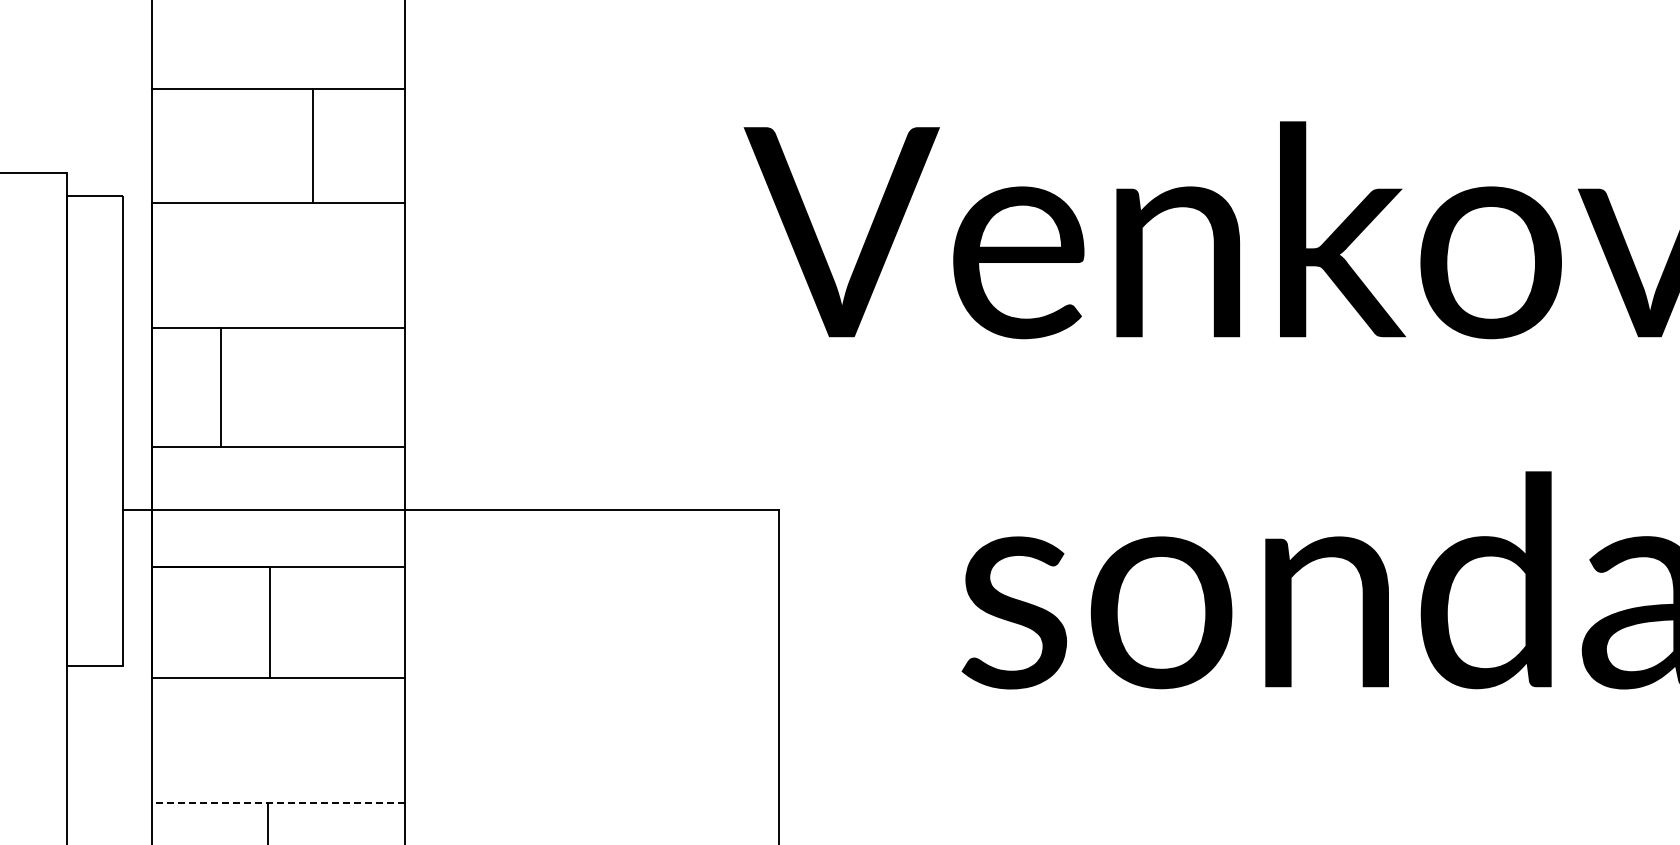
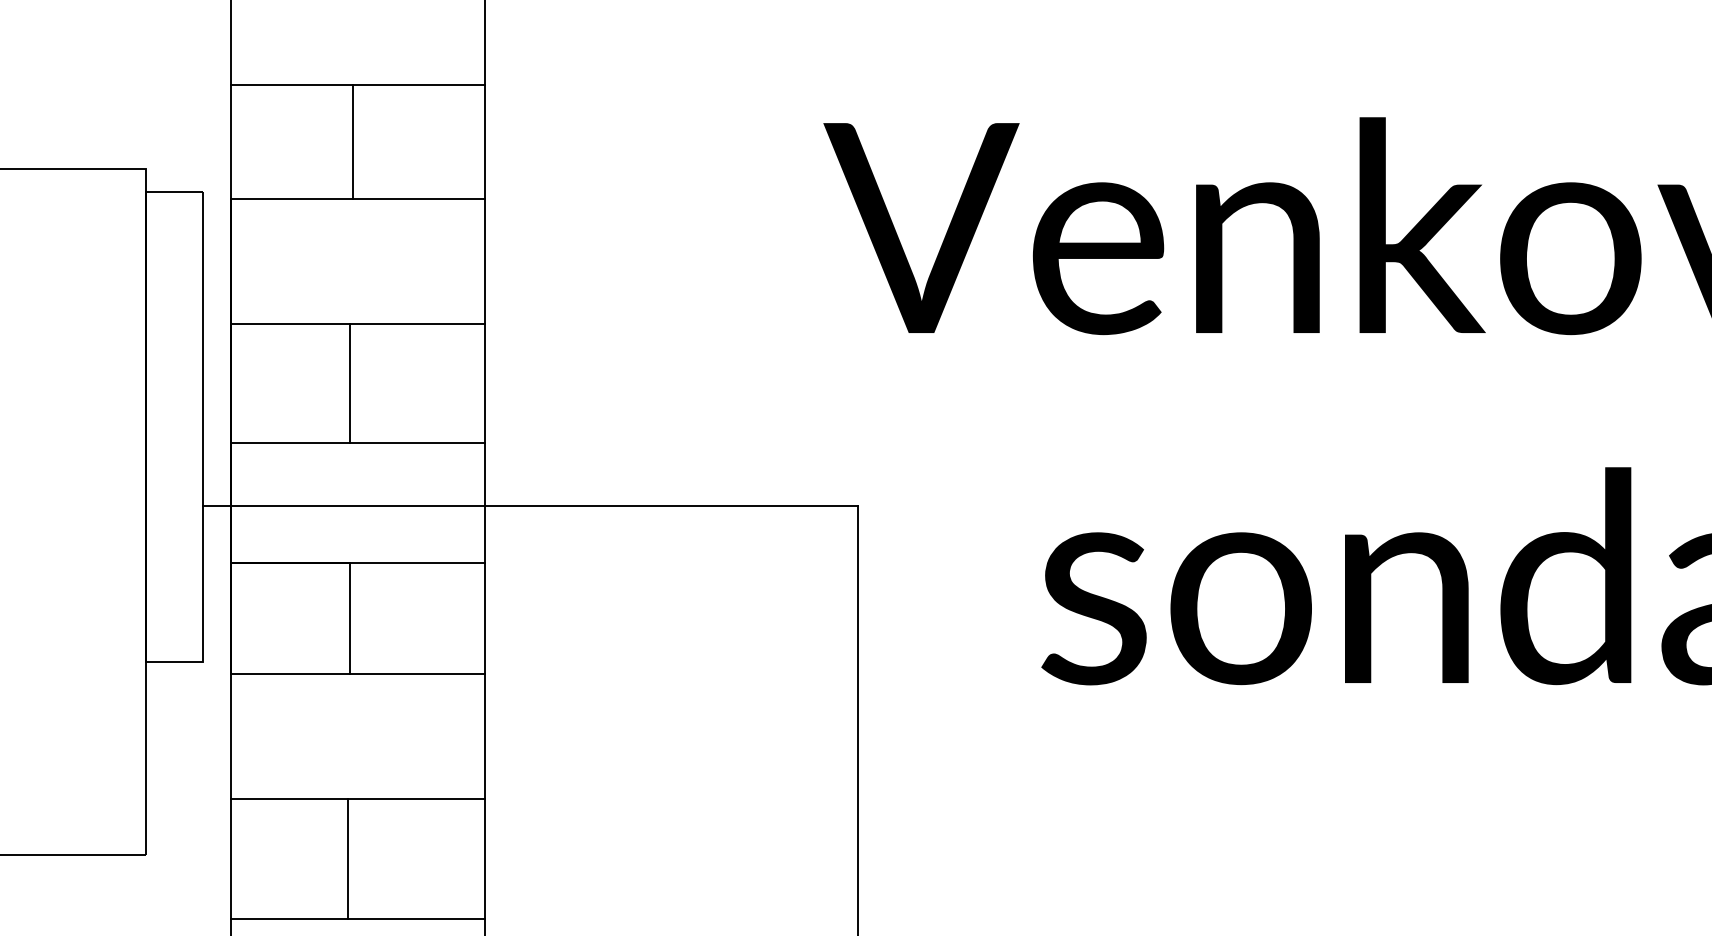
line: (312, 145) -> (352, 141), moved
line: (221, 387) -> (350, 383), moved
line: (278, 803) -> (358, 799), dashed -> solid

